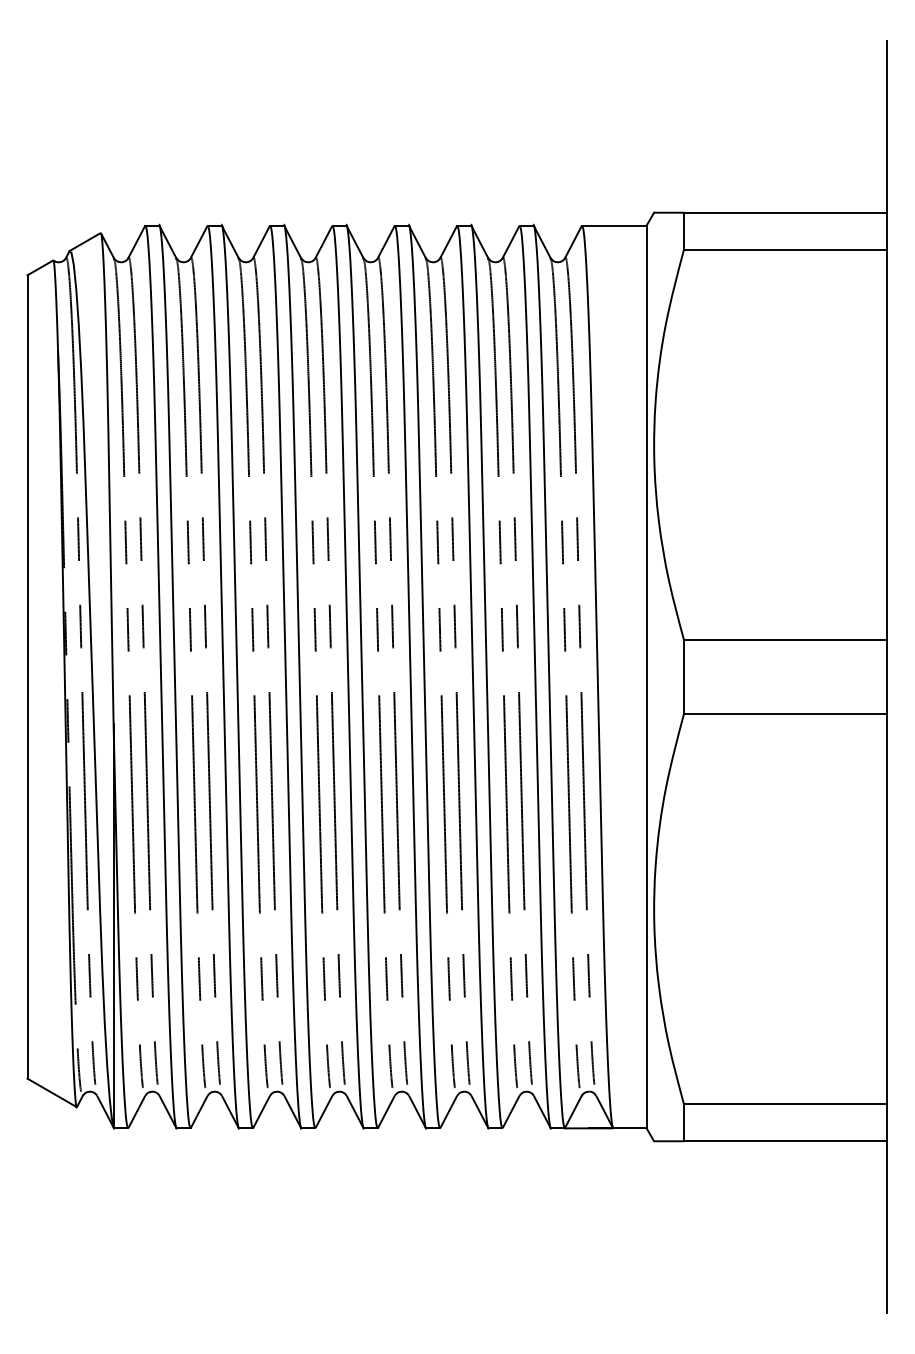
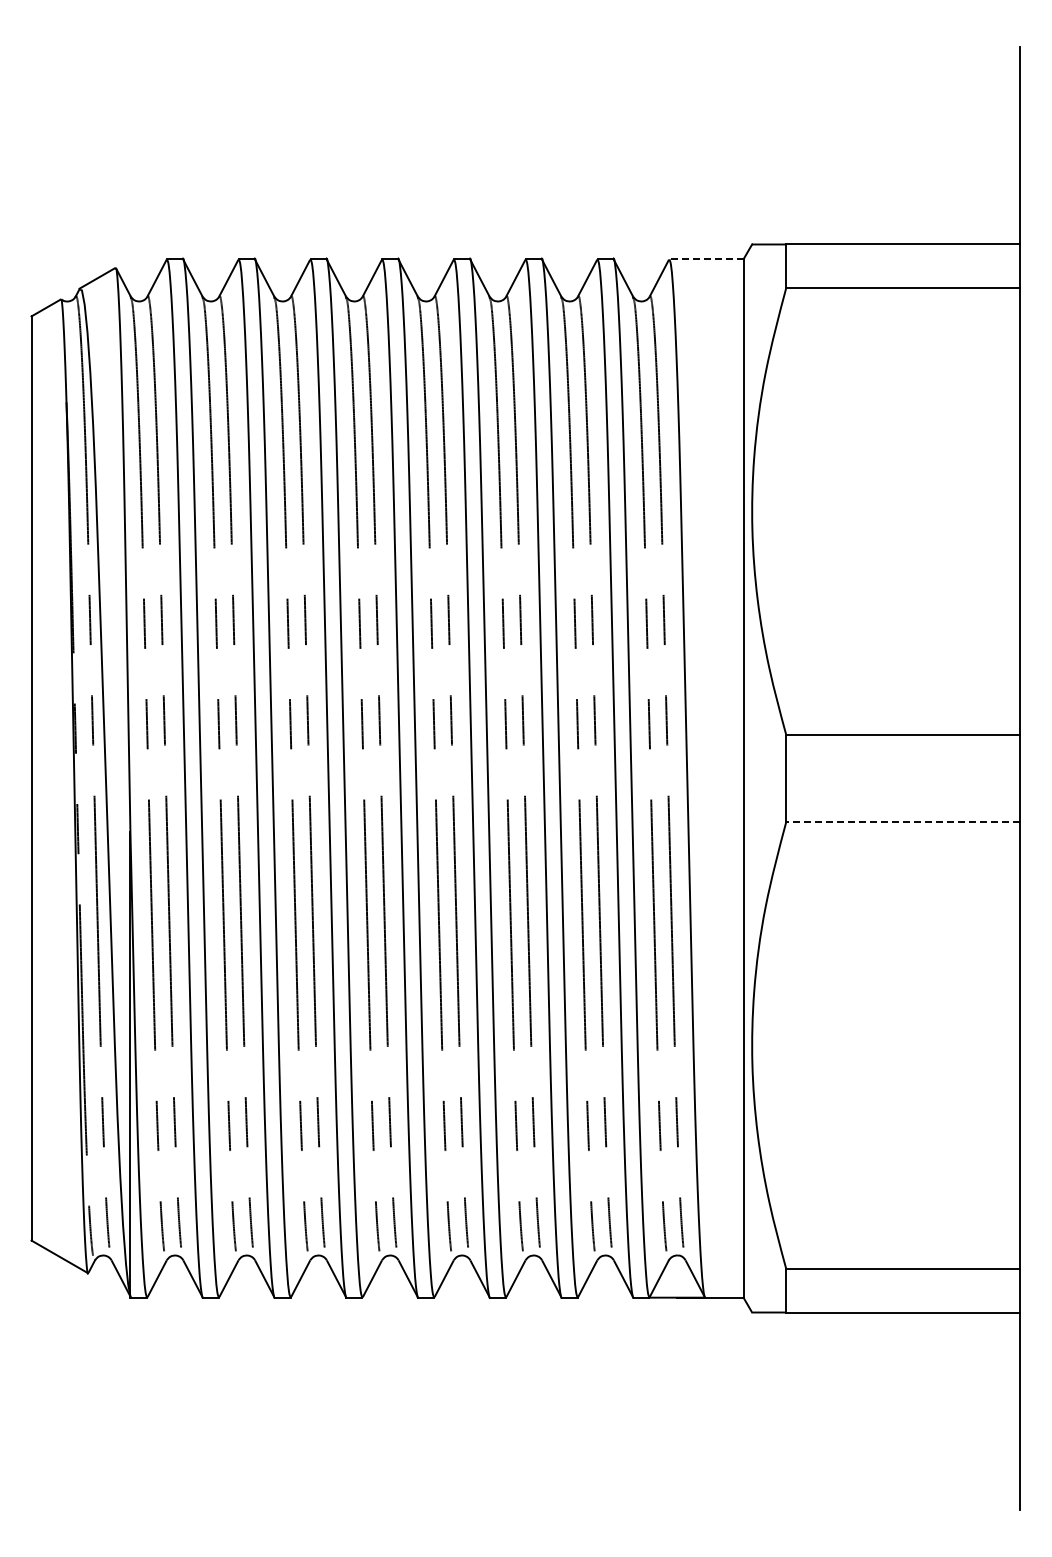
line: (613, 225) -> (705, 259), solid -> dashed
line: (784, 714) -> (902, 821), solid -> dashed

